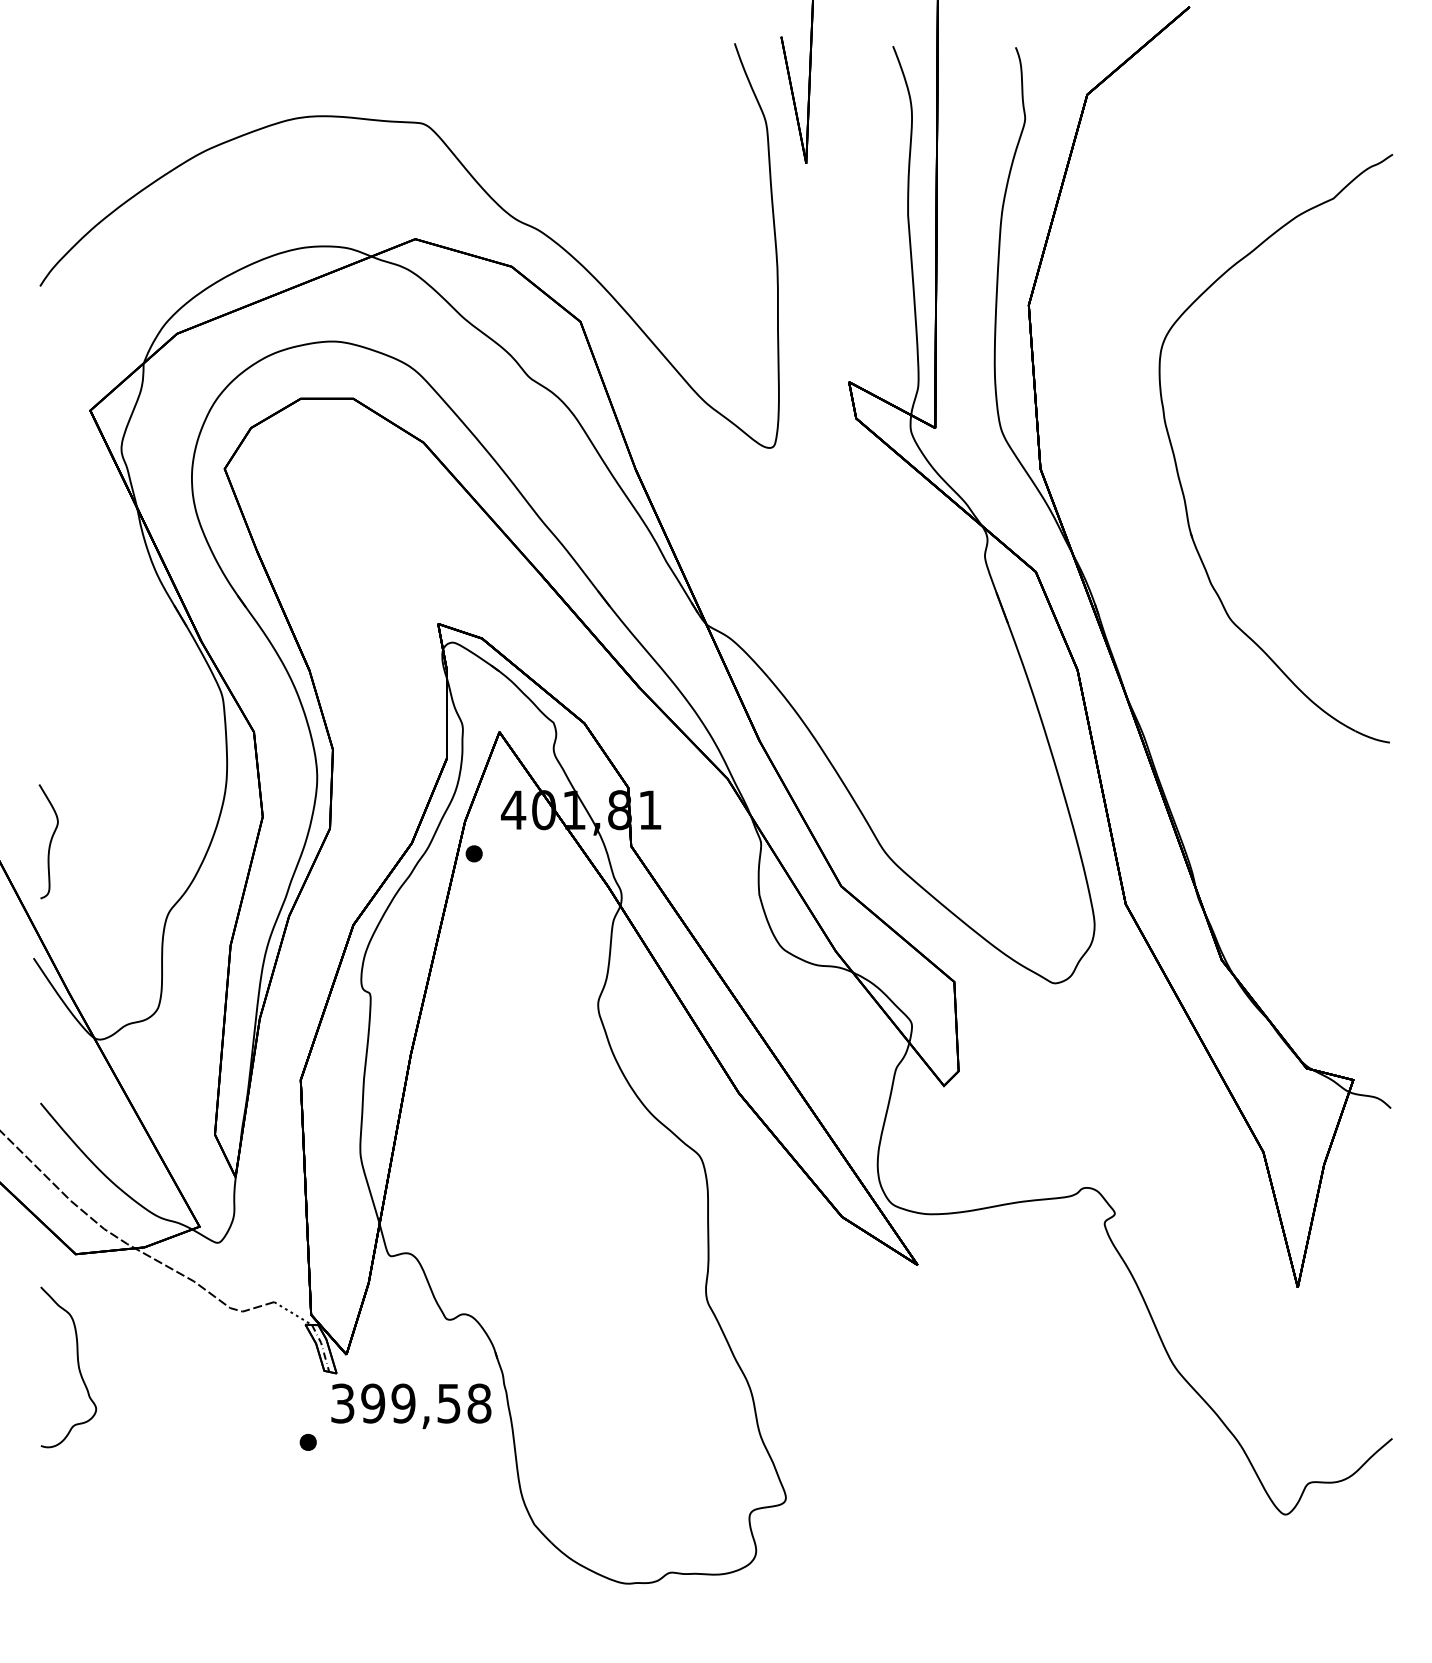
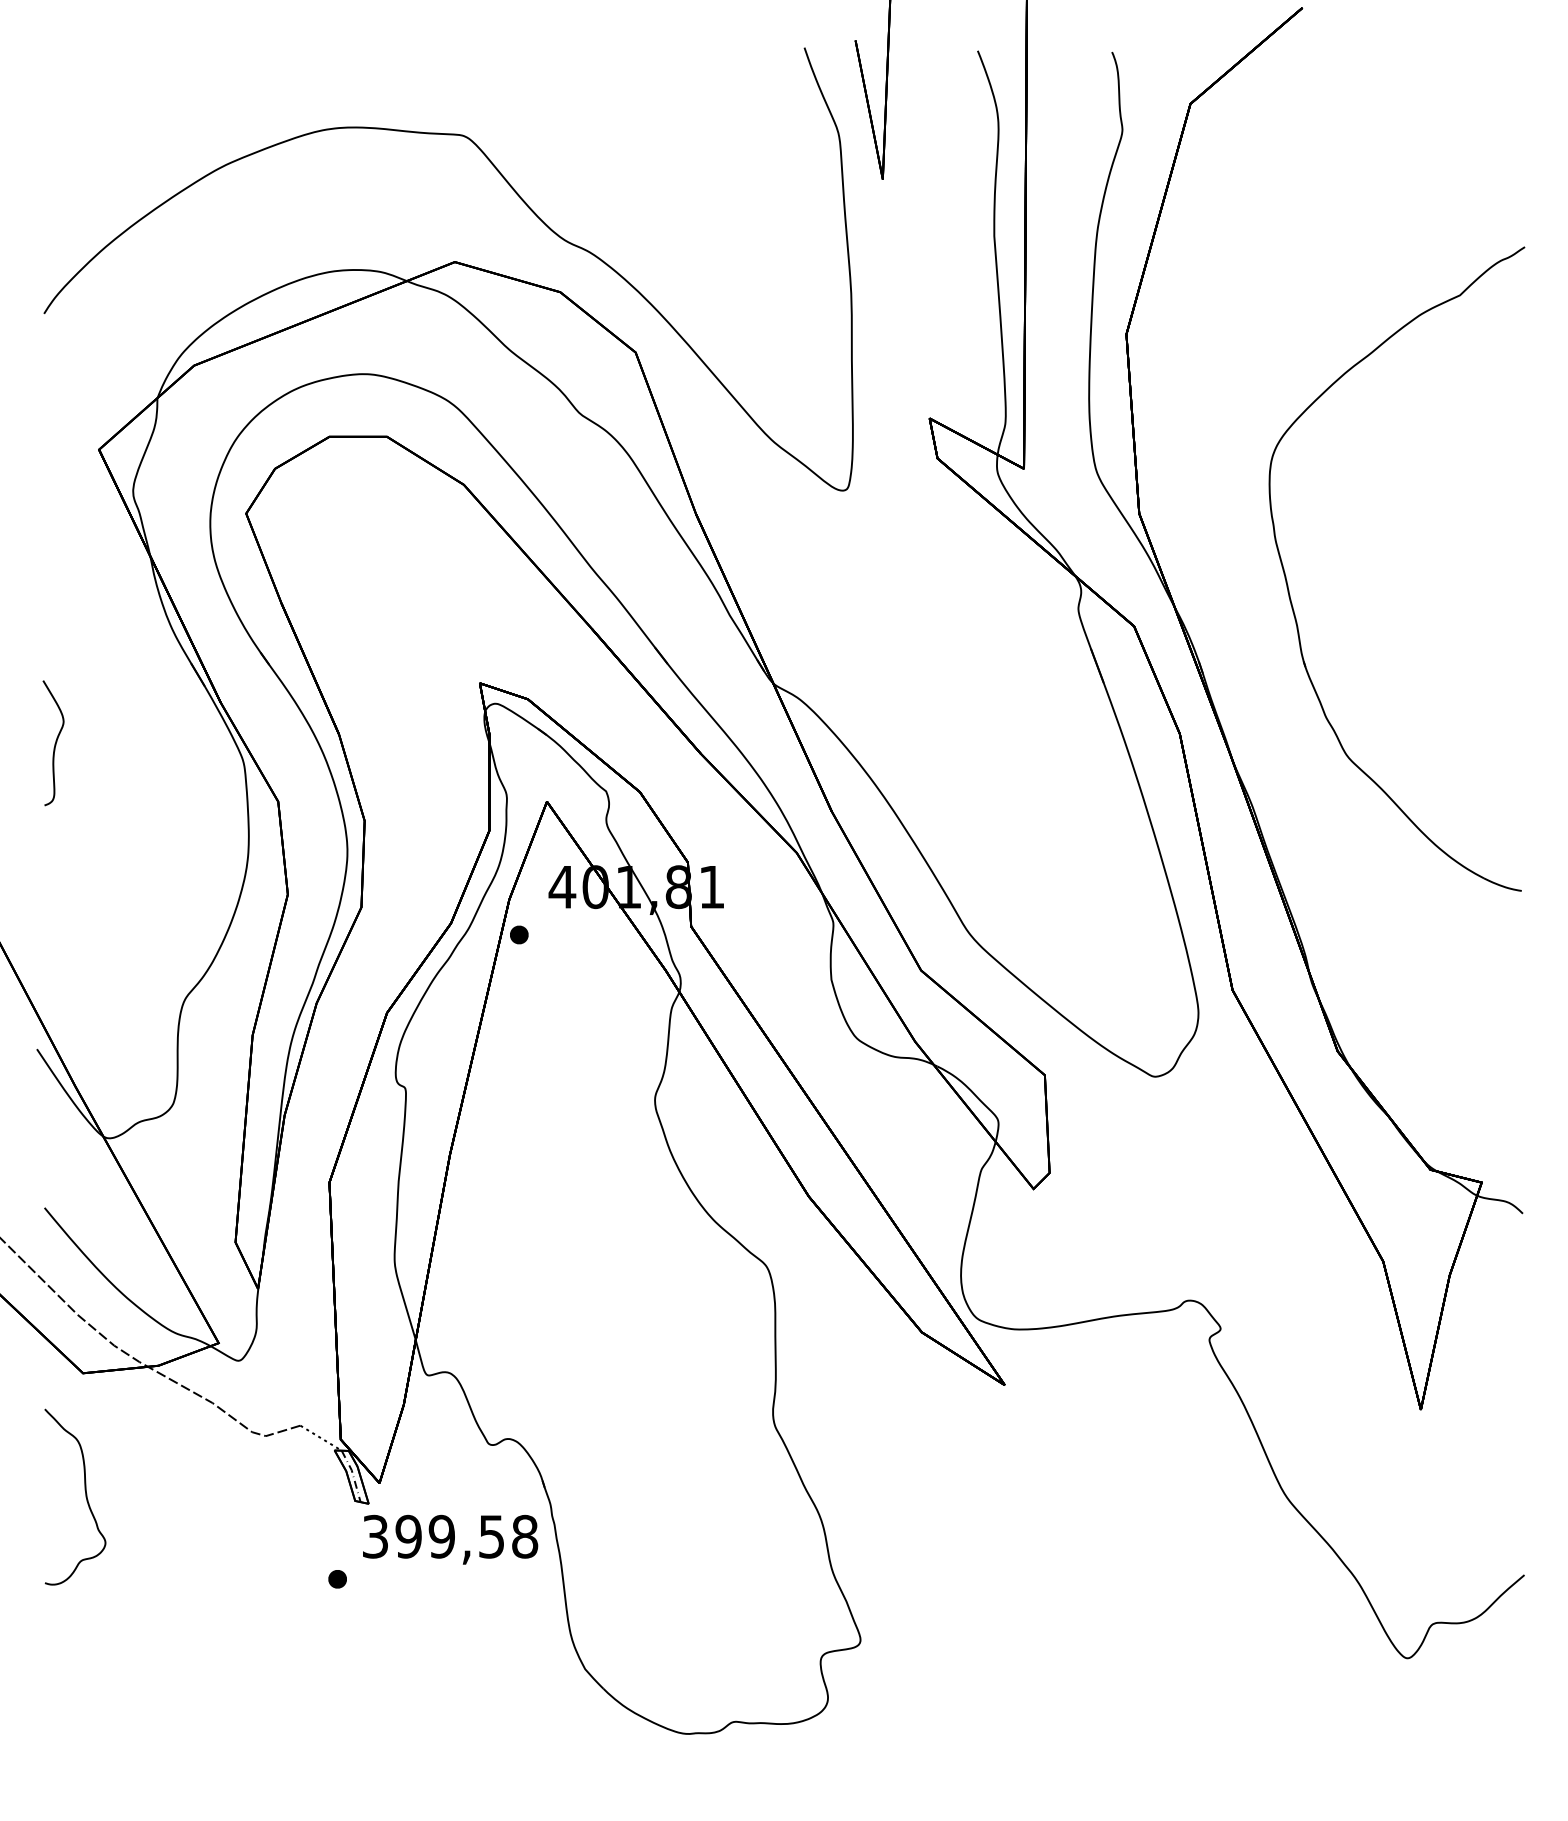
part: (1177, 465) -> (1289, 587), moved
curve: (49, 842) -> (54, 744), moved

